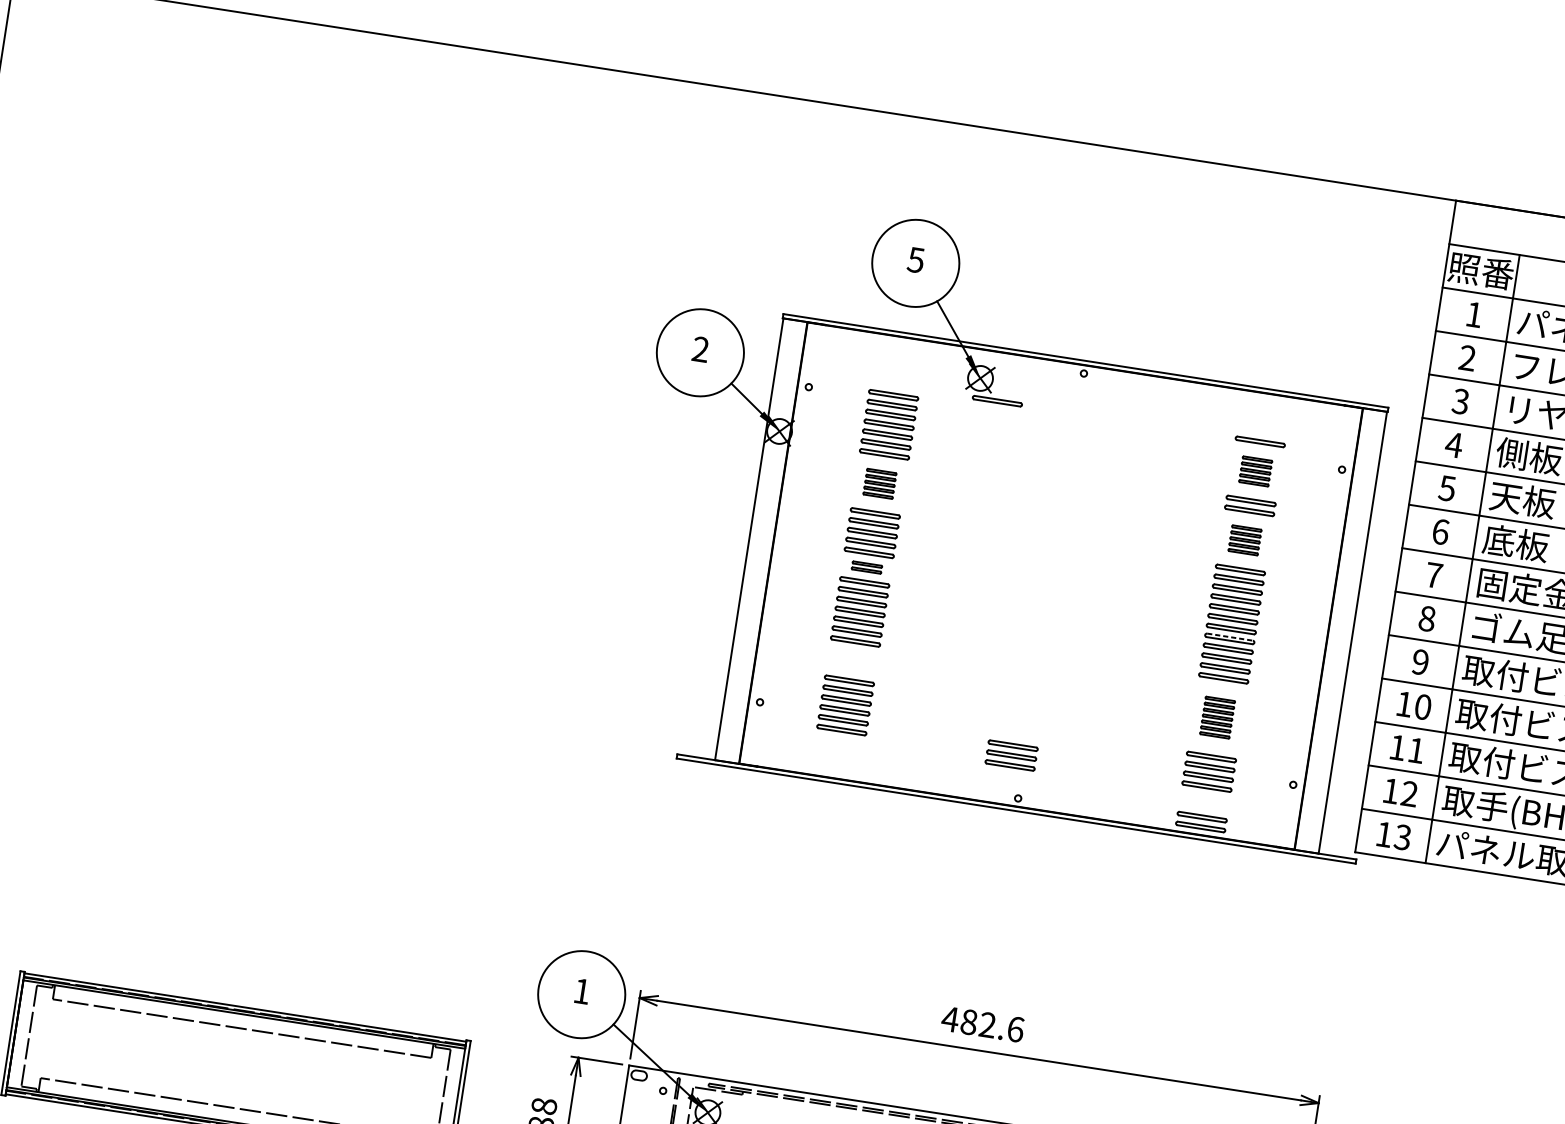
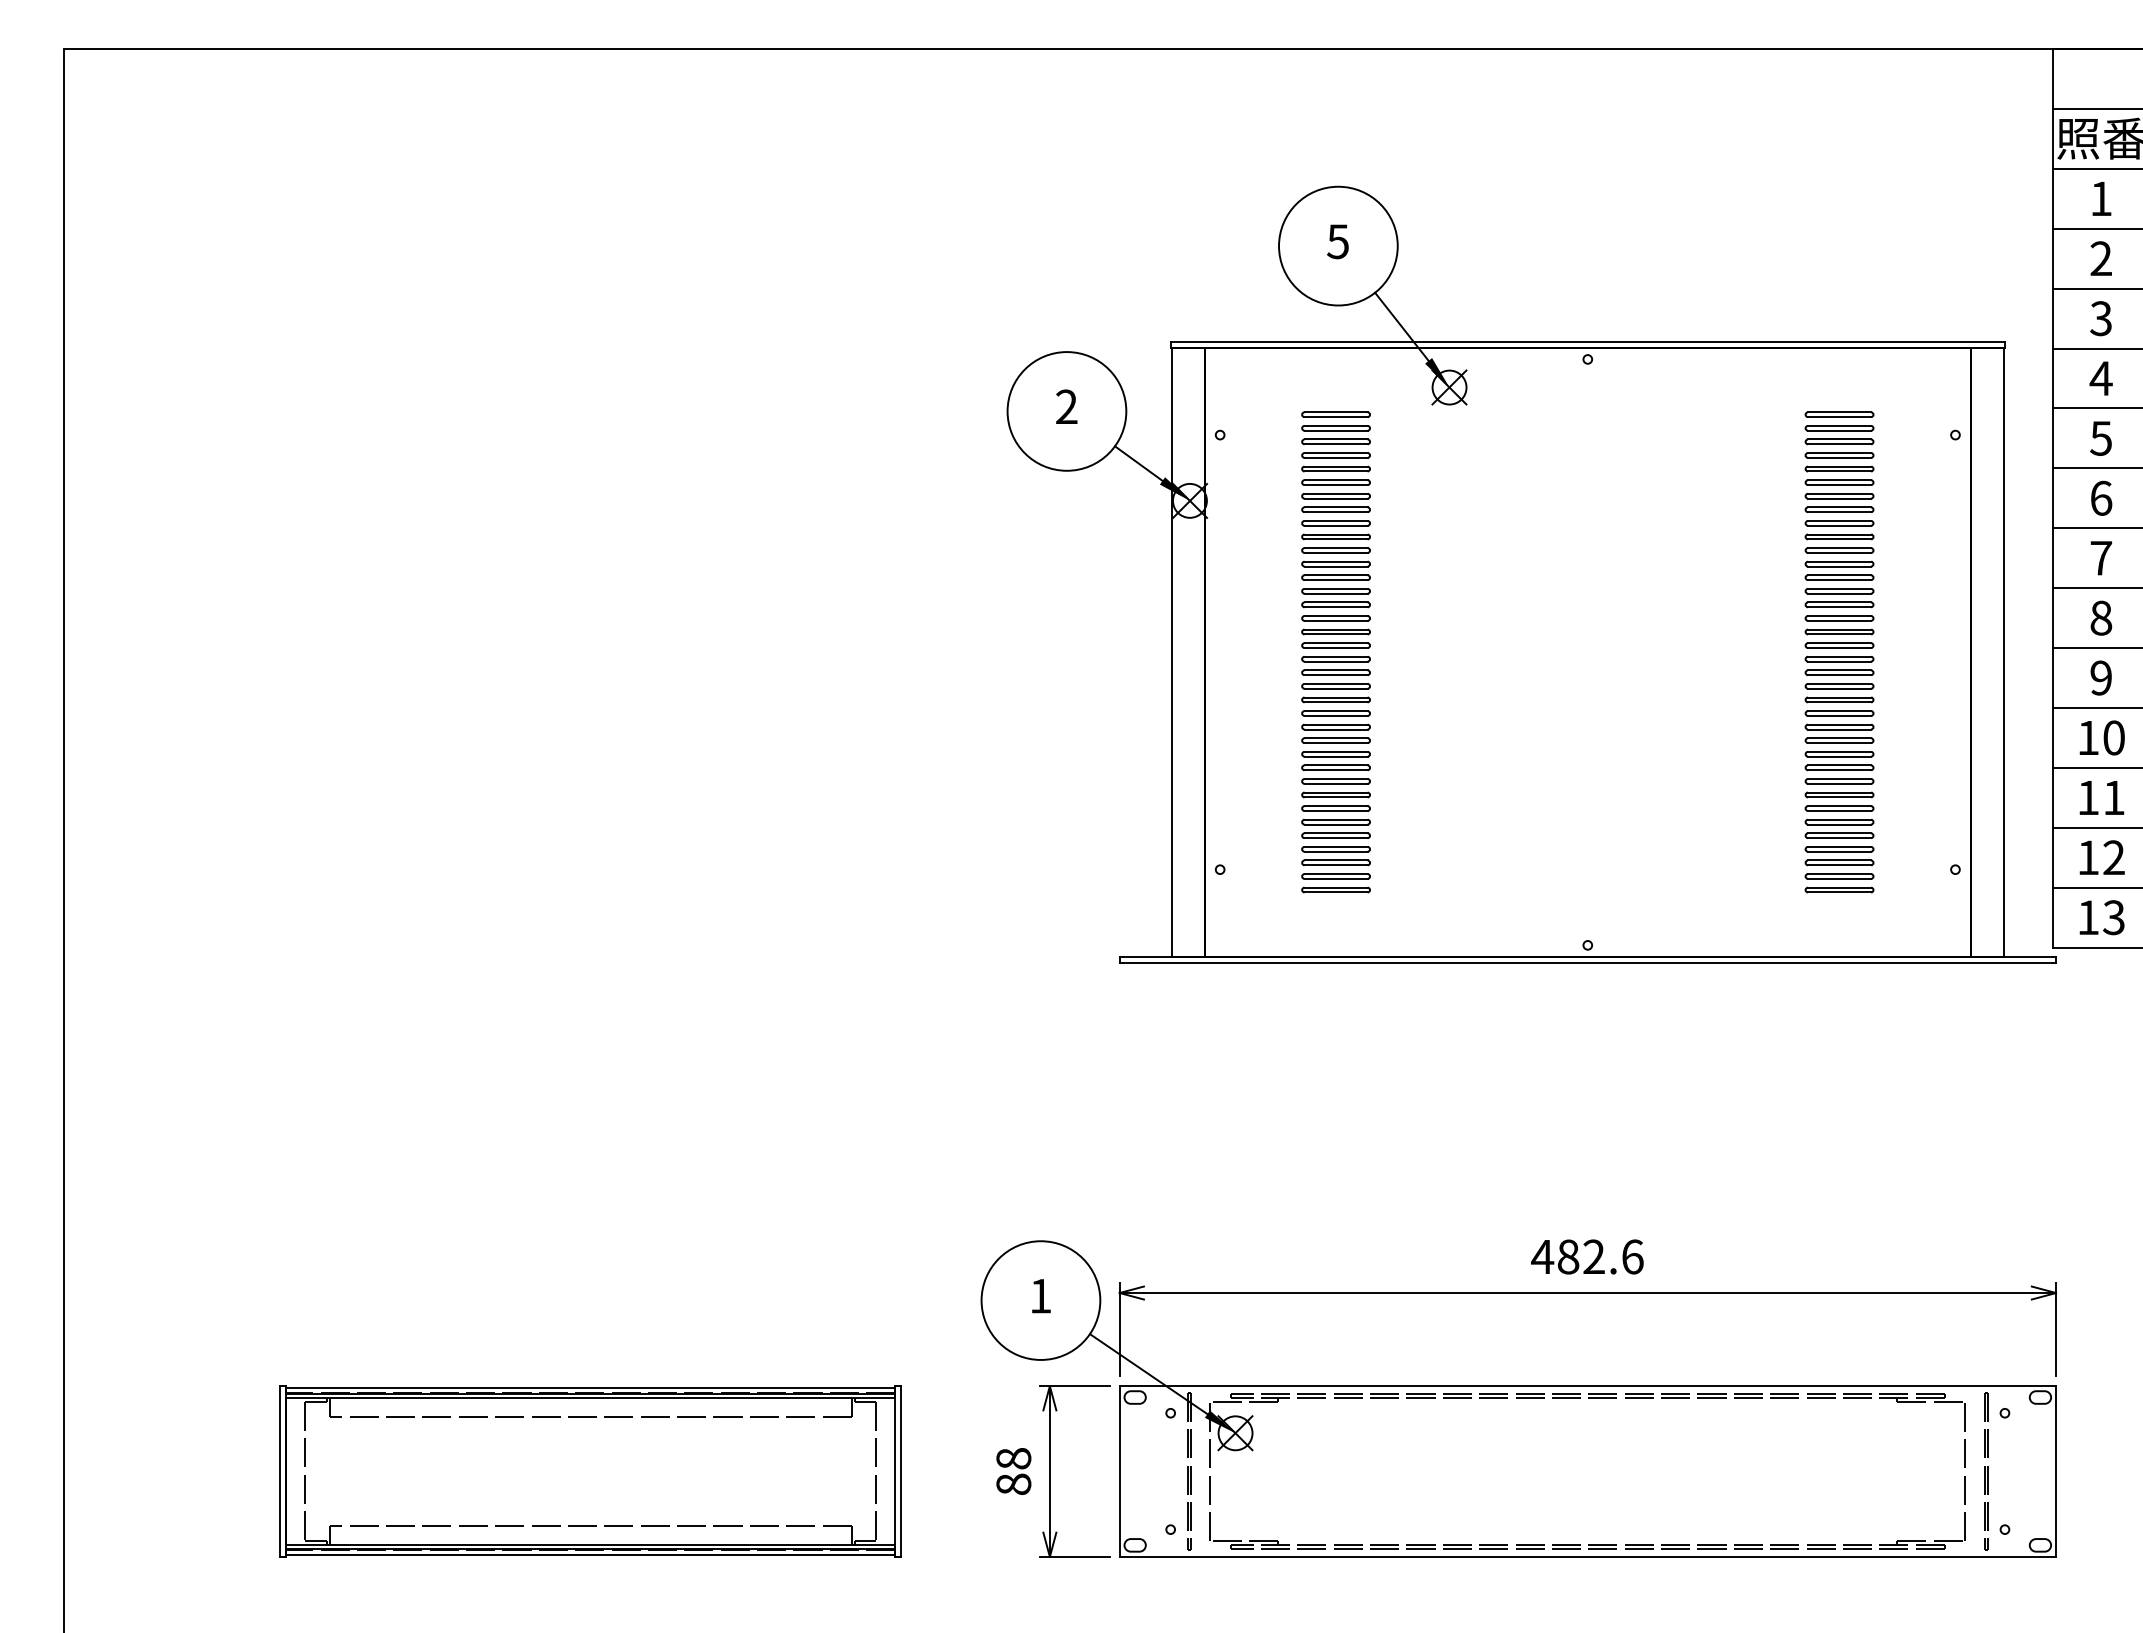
part: (997, 401) -> (1335, 414), moved
part: (1255, 471) -> (1839, 455), size x1.67
part: (879, 483) -> (1335, 550), size x1.67
part: (1245, 540) -> (1839, 550), size x1.67
part: (866, 567) -> (1335, 665), size x1.67
line: (1230, 636) -> (1839, 683), dashed -> solid
part: (1217, 717) -> (1839, 794), size x1.67
part: (1011, 755) -> (1335, 794), moved
part: (1201, 821) -> (1839, 938), removed

